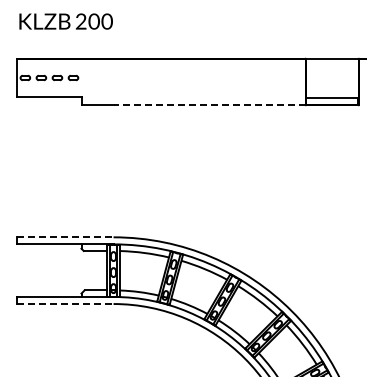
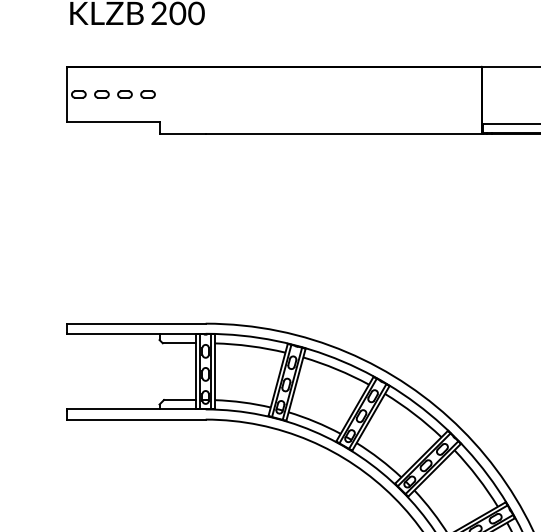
line: (209, 105) -> (343, 134), dashed -> solid
line: (65, 237) -> (136, 323), dashed -> solid
line: (65, 304) -> (136, 420), dashed -> solid

